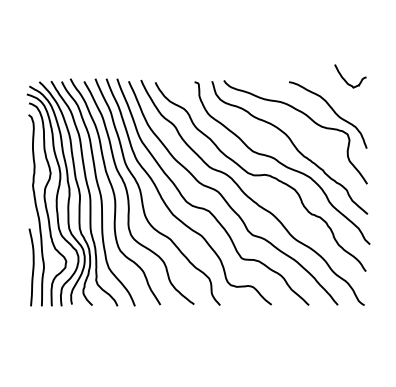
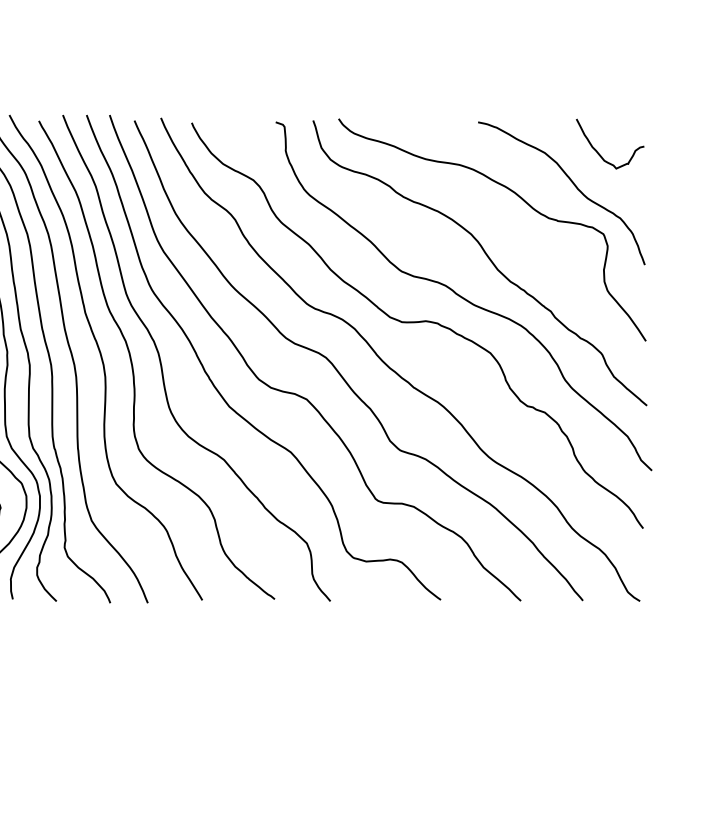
curve: (346, 80) -> (601, 153), moved

